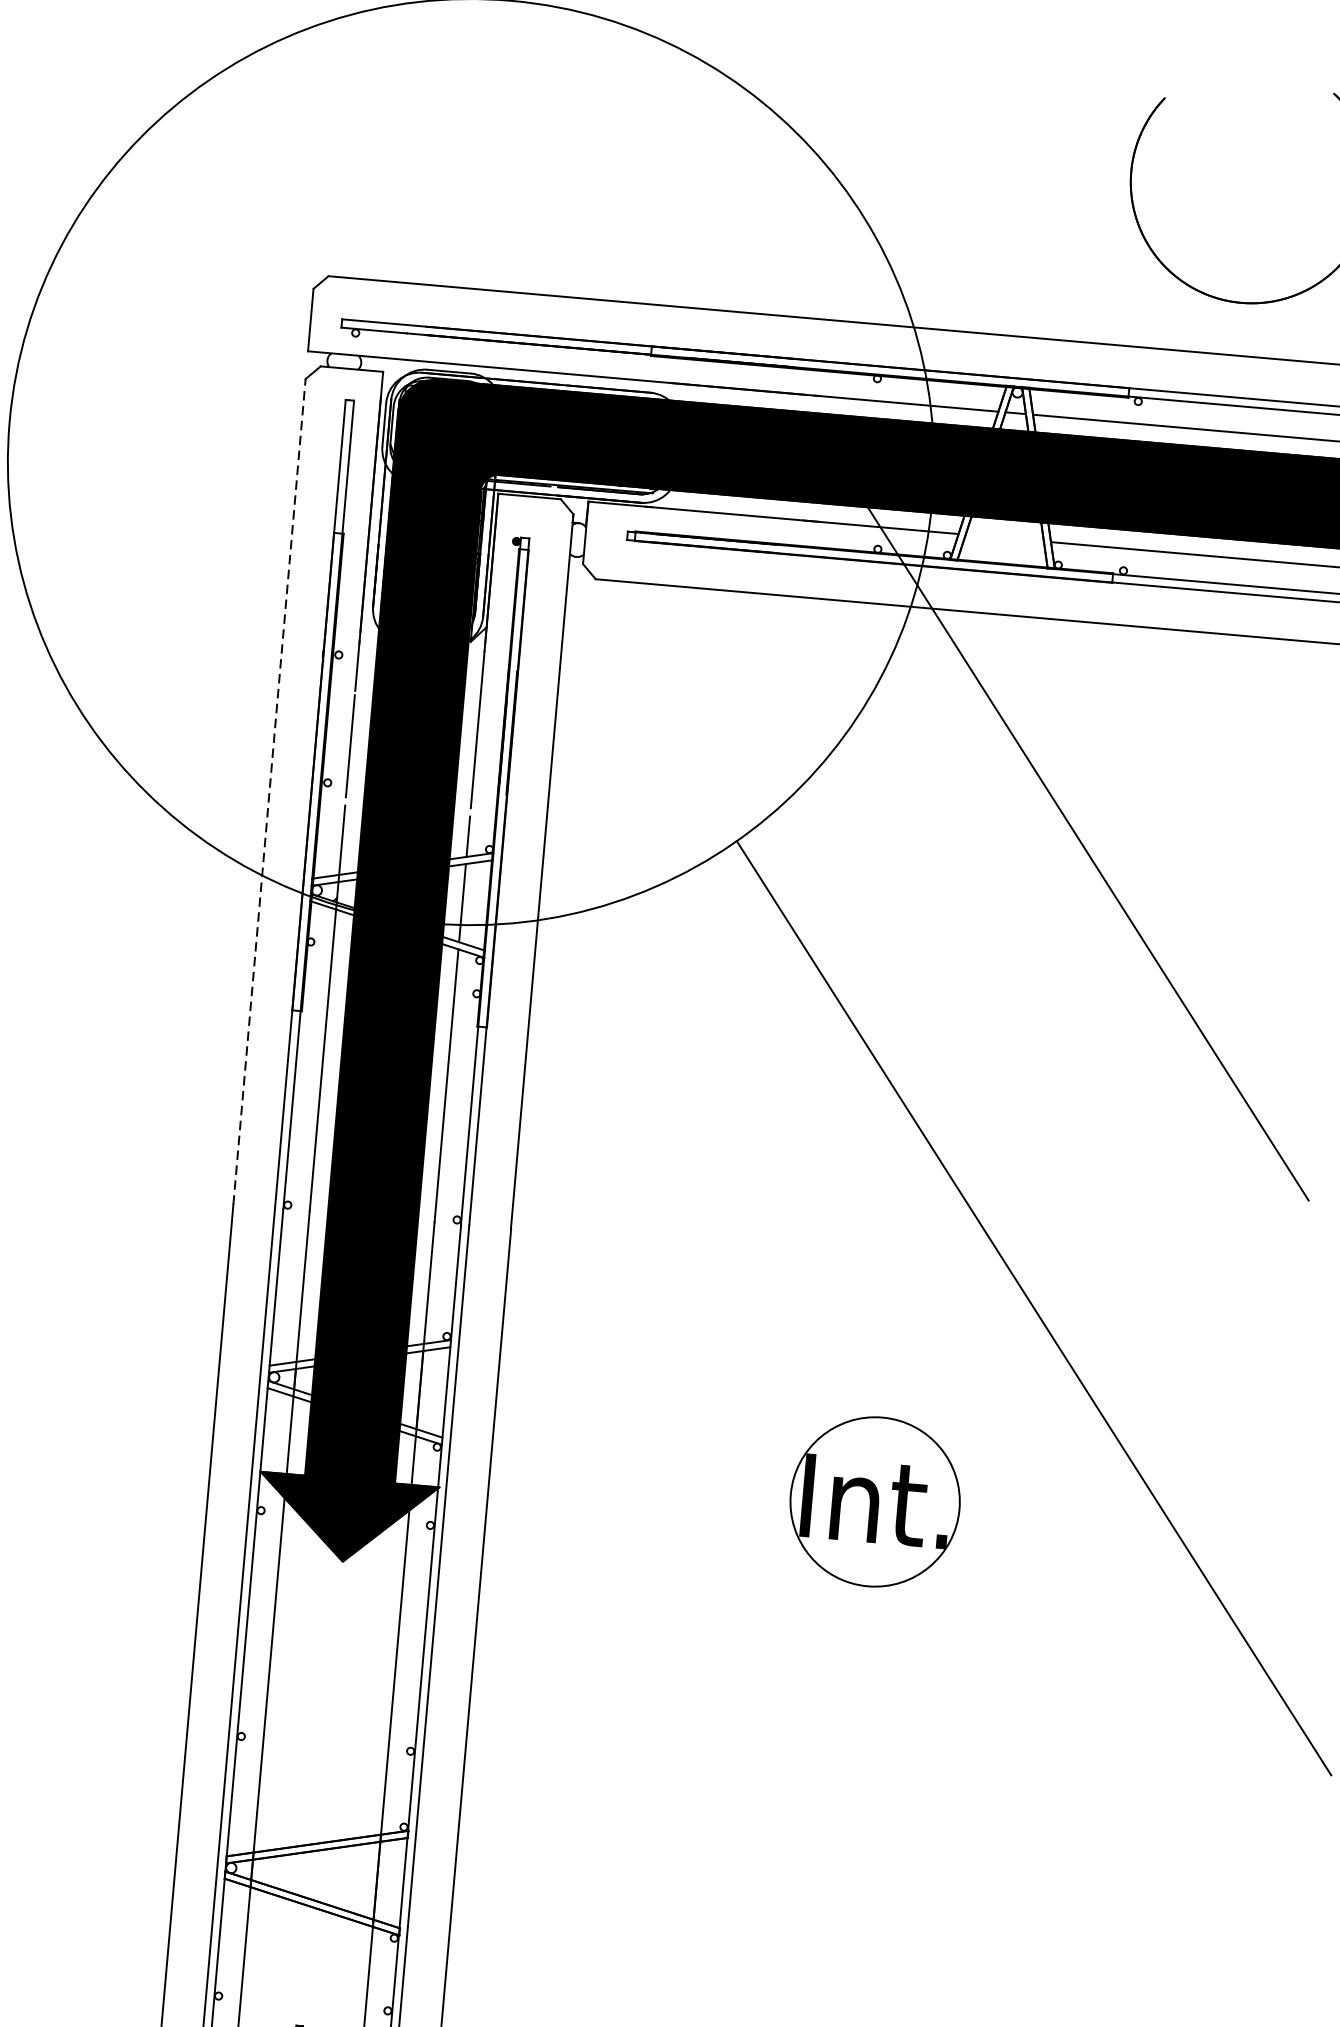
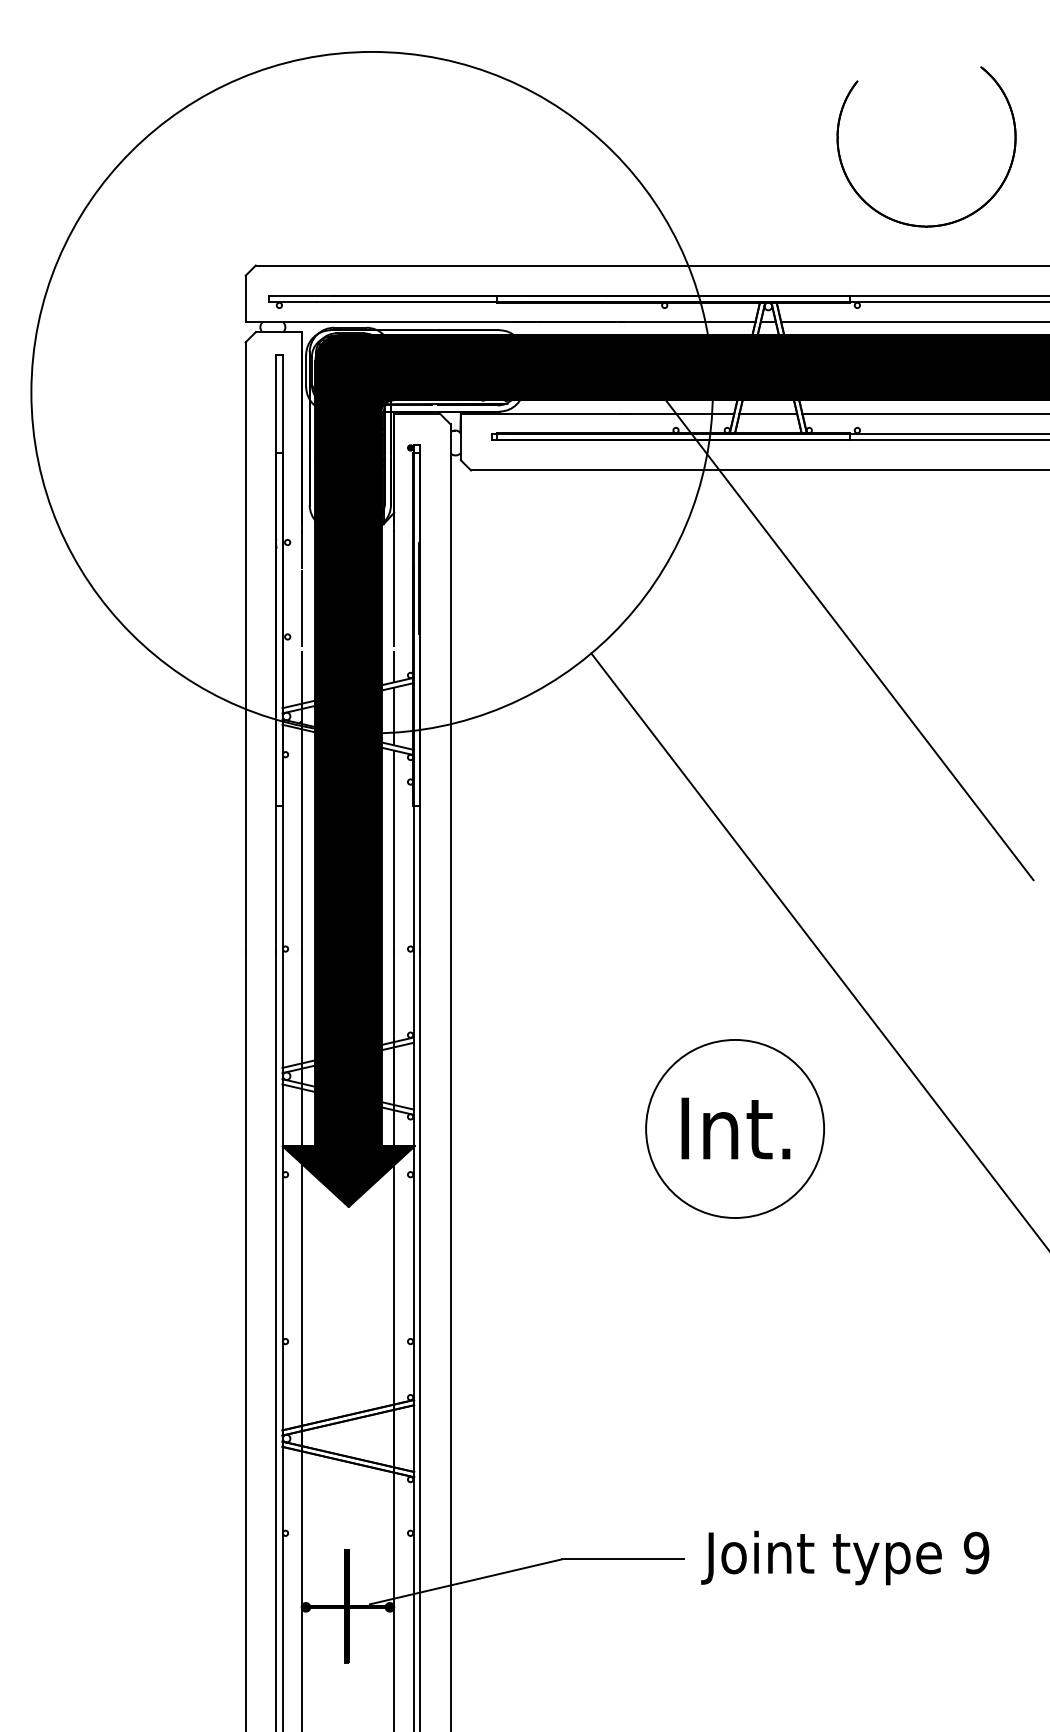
line: (1004, 538) -> (768, 414), added
line: (269, 792) -> (245, 647), dashed -> solid
circle: (875, 1501) -> (735, 1128), size x1.43

